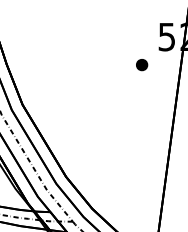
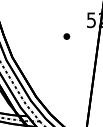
part: (141, 64) -> (66, 36), moved

